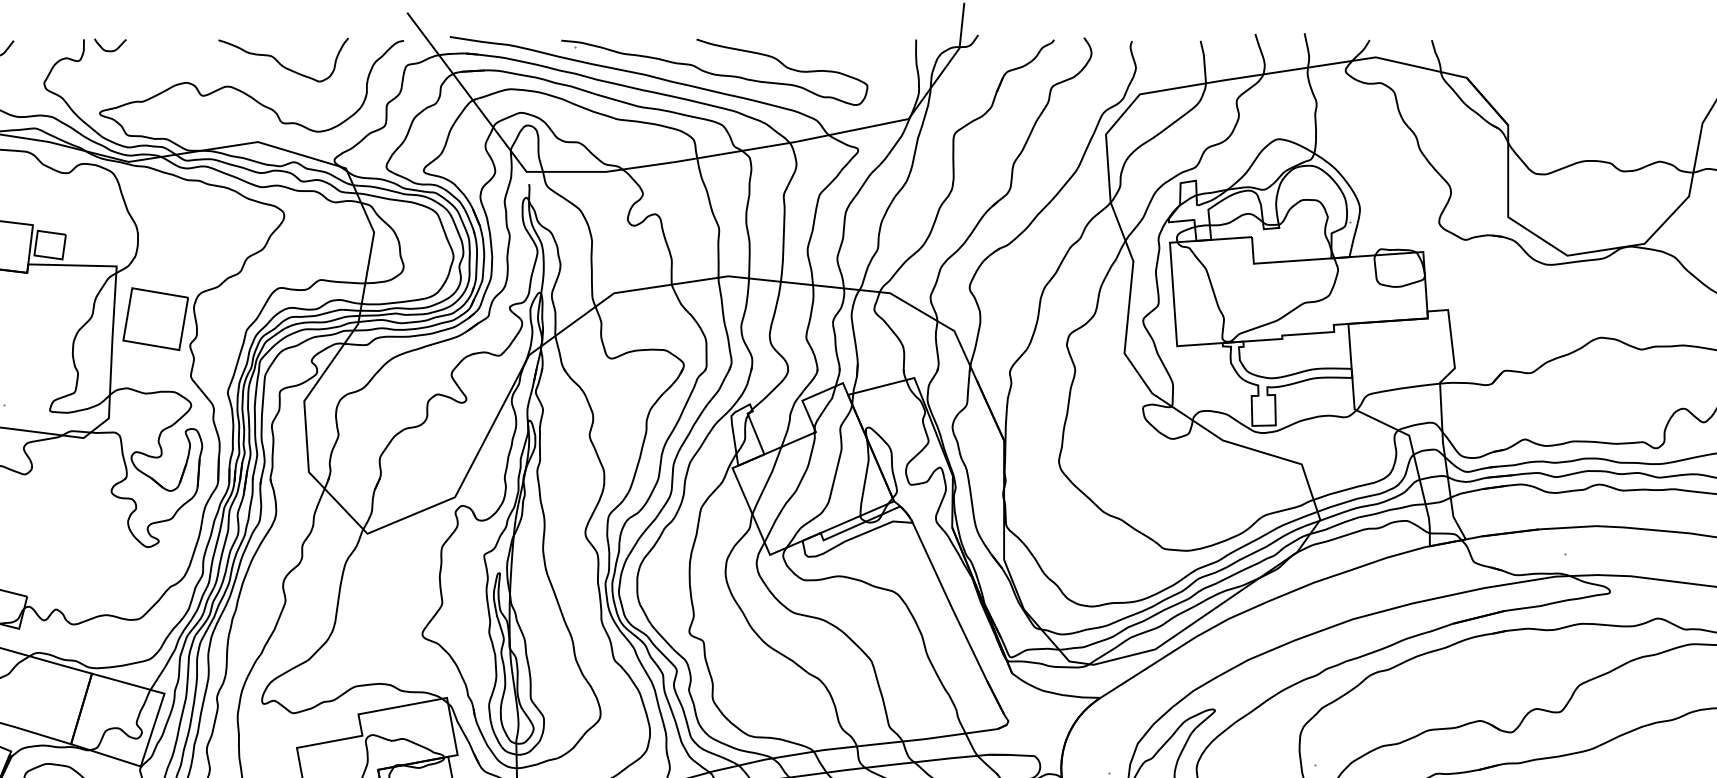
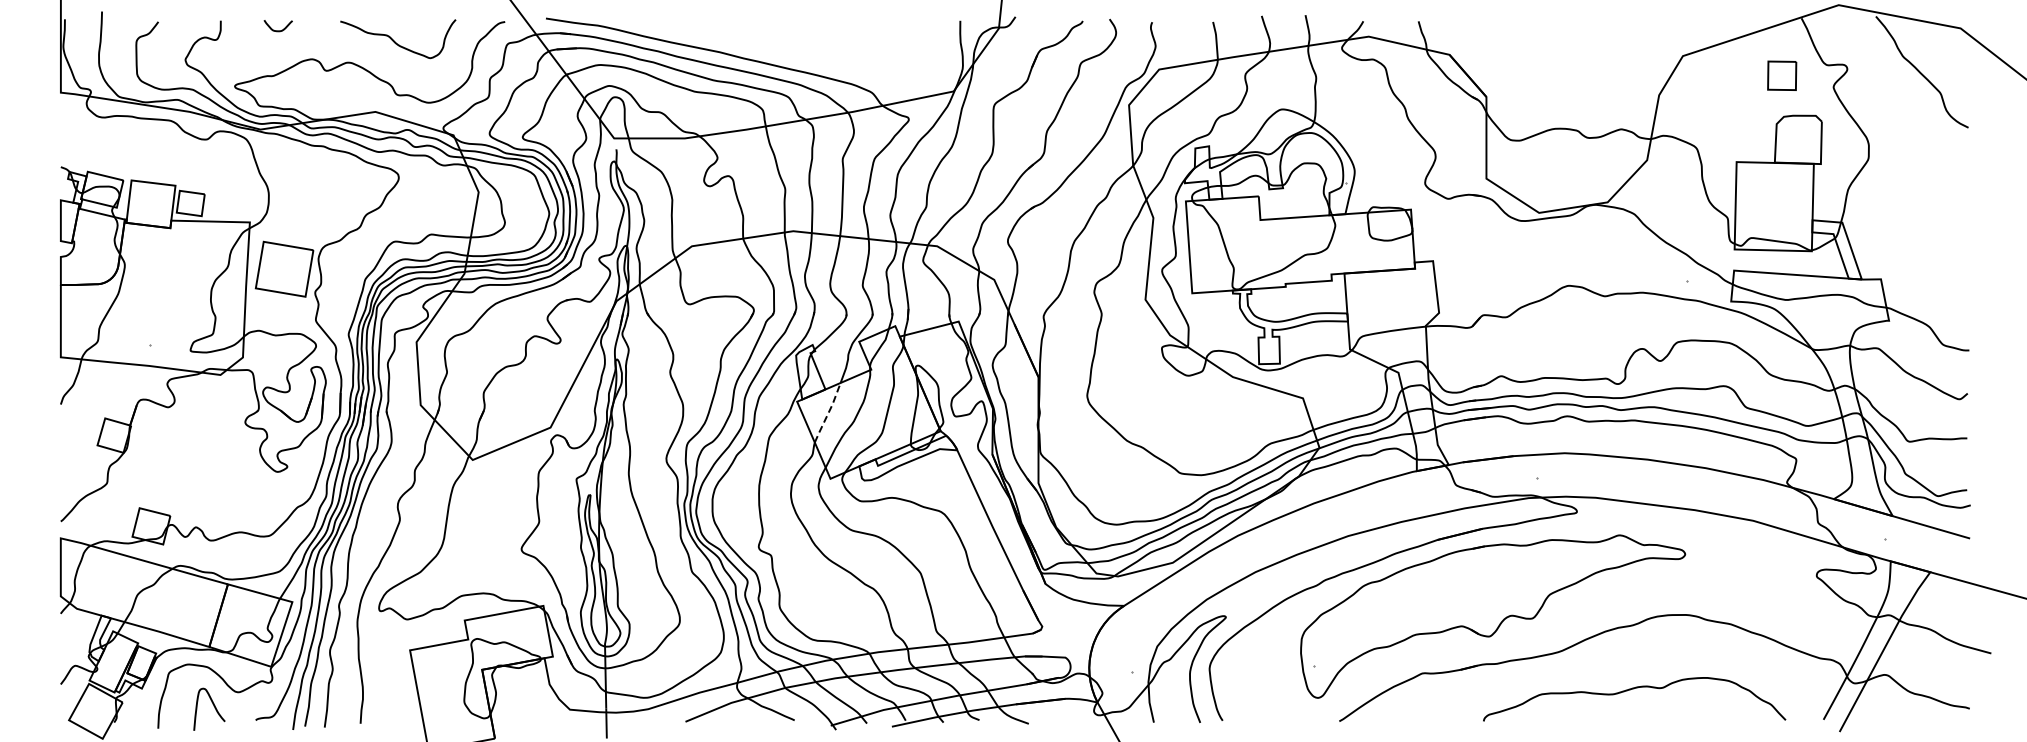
curve: (109, 50) -> (277, 30), moved
part: (714, 71) -> (781, 49), removed
line: (767, 480) -> (828, 412), solid -> dashed

